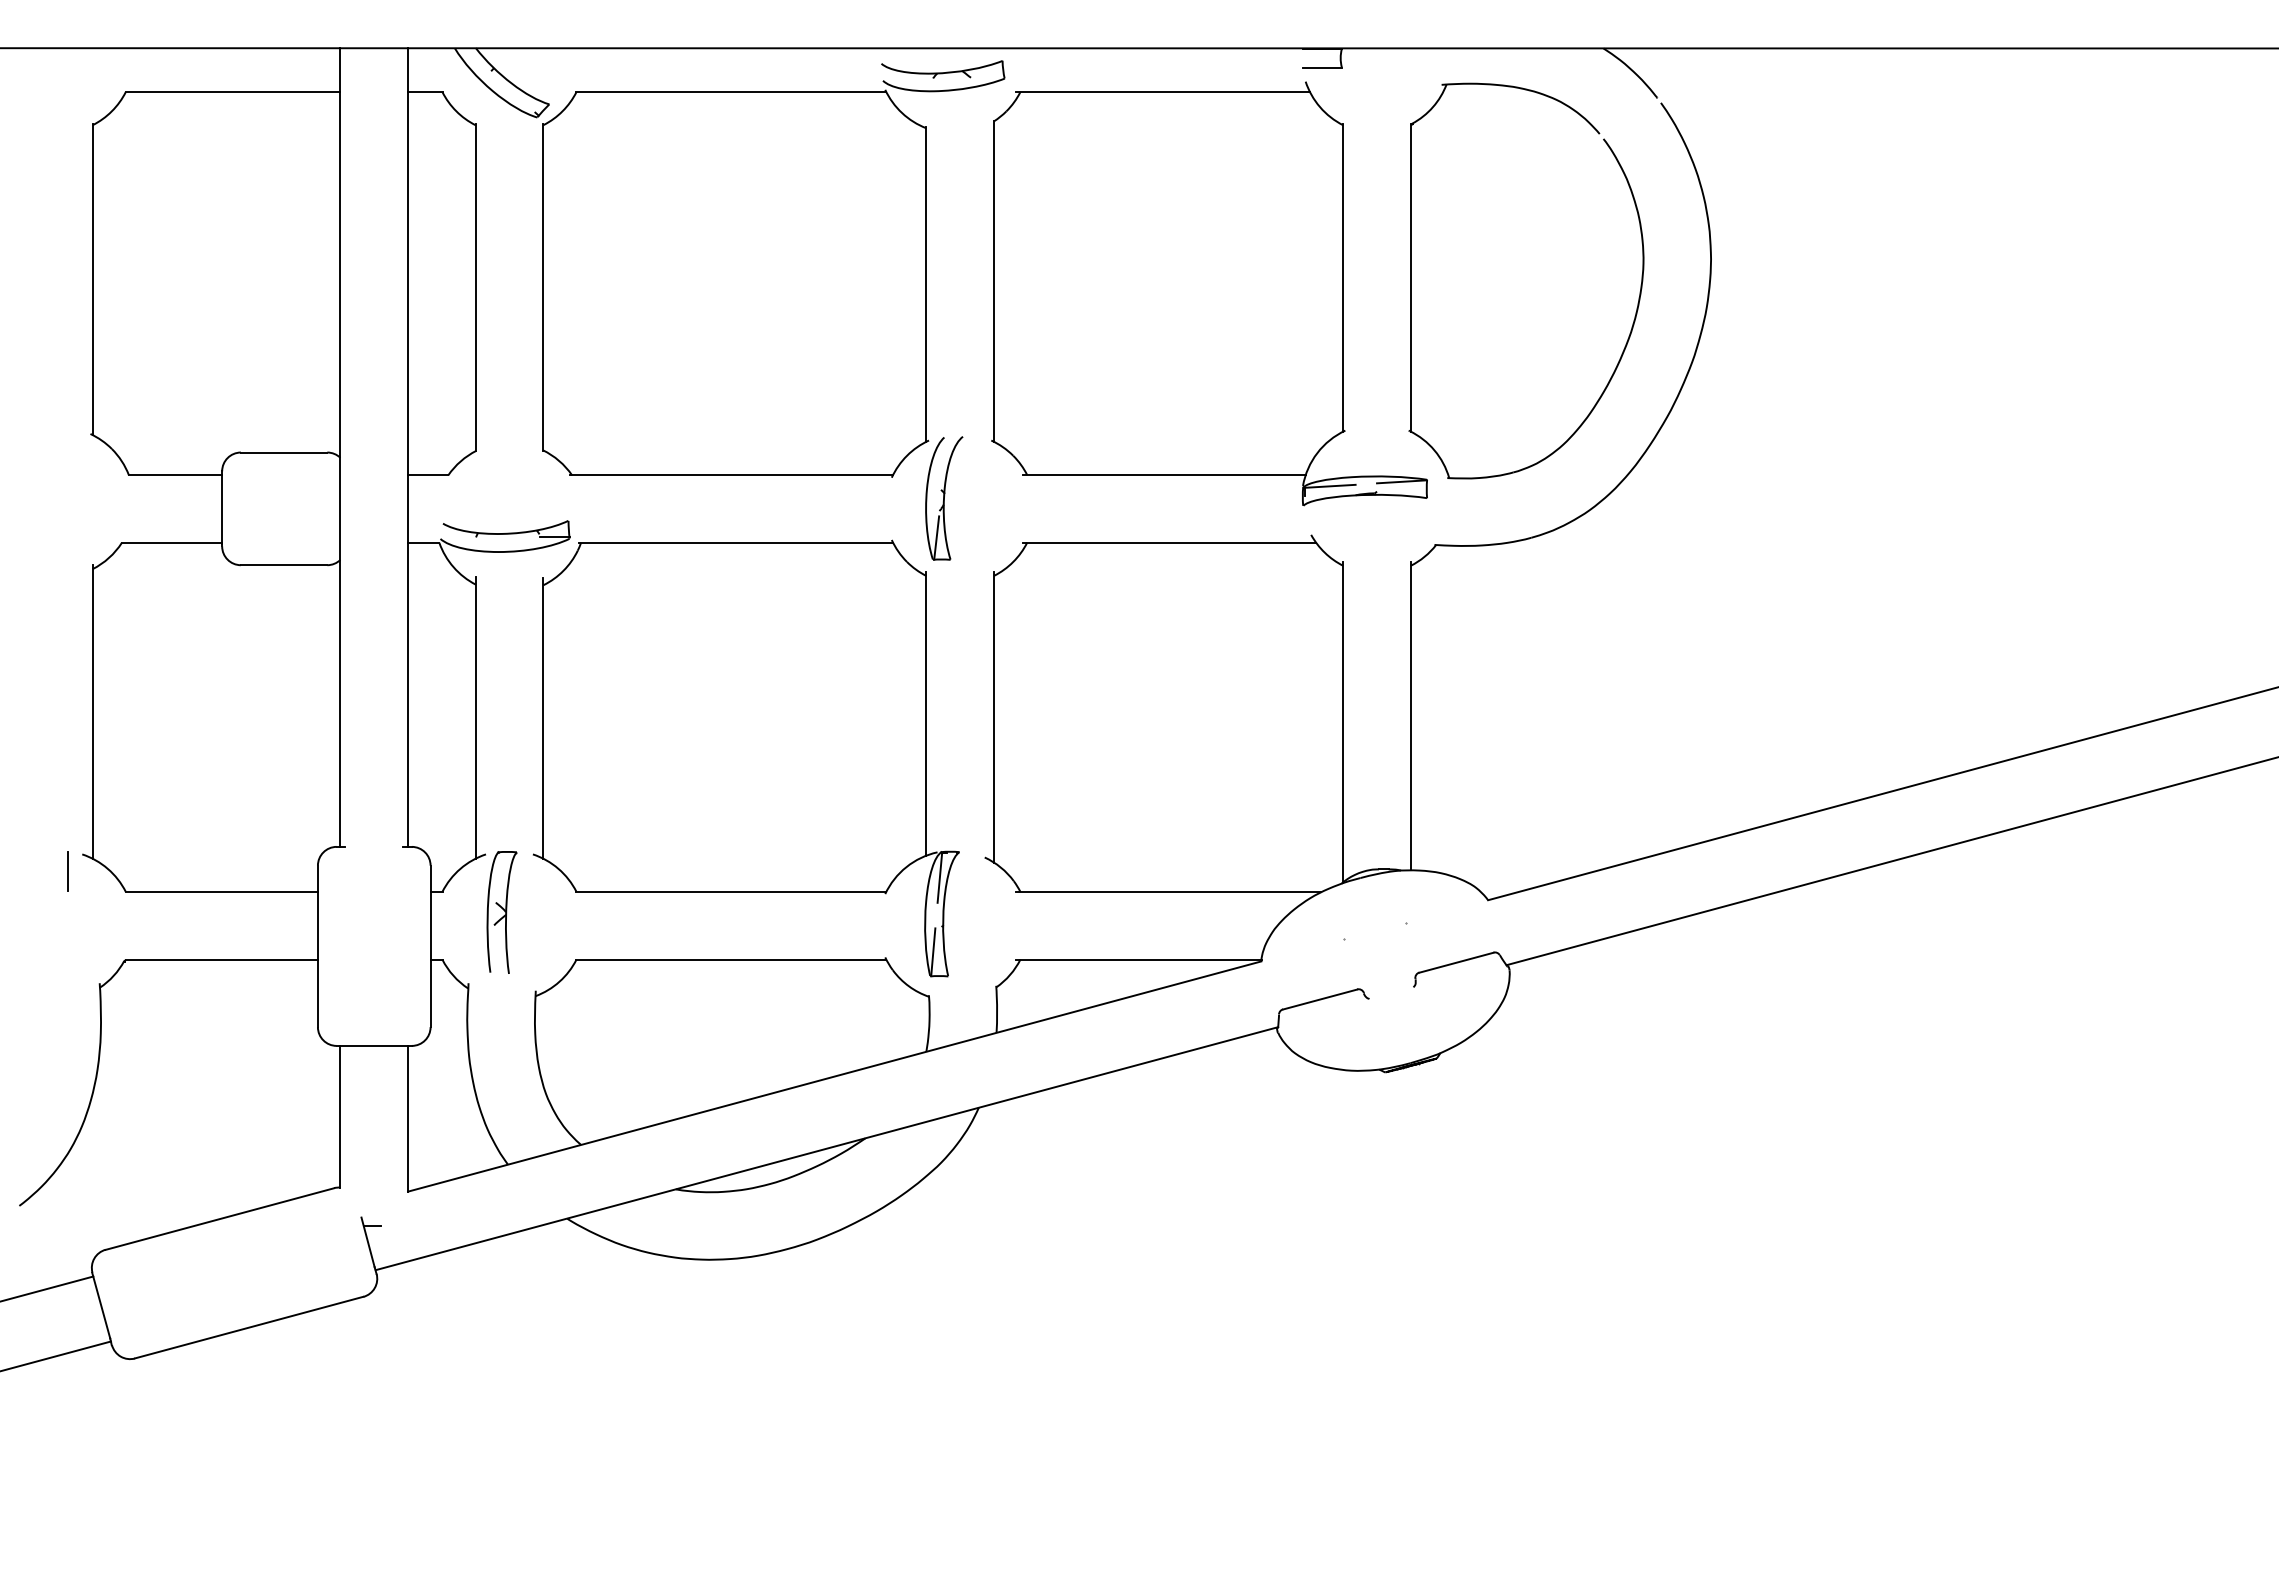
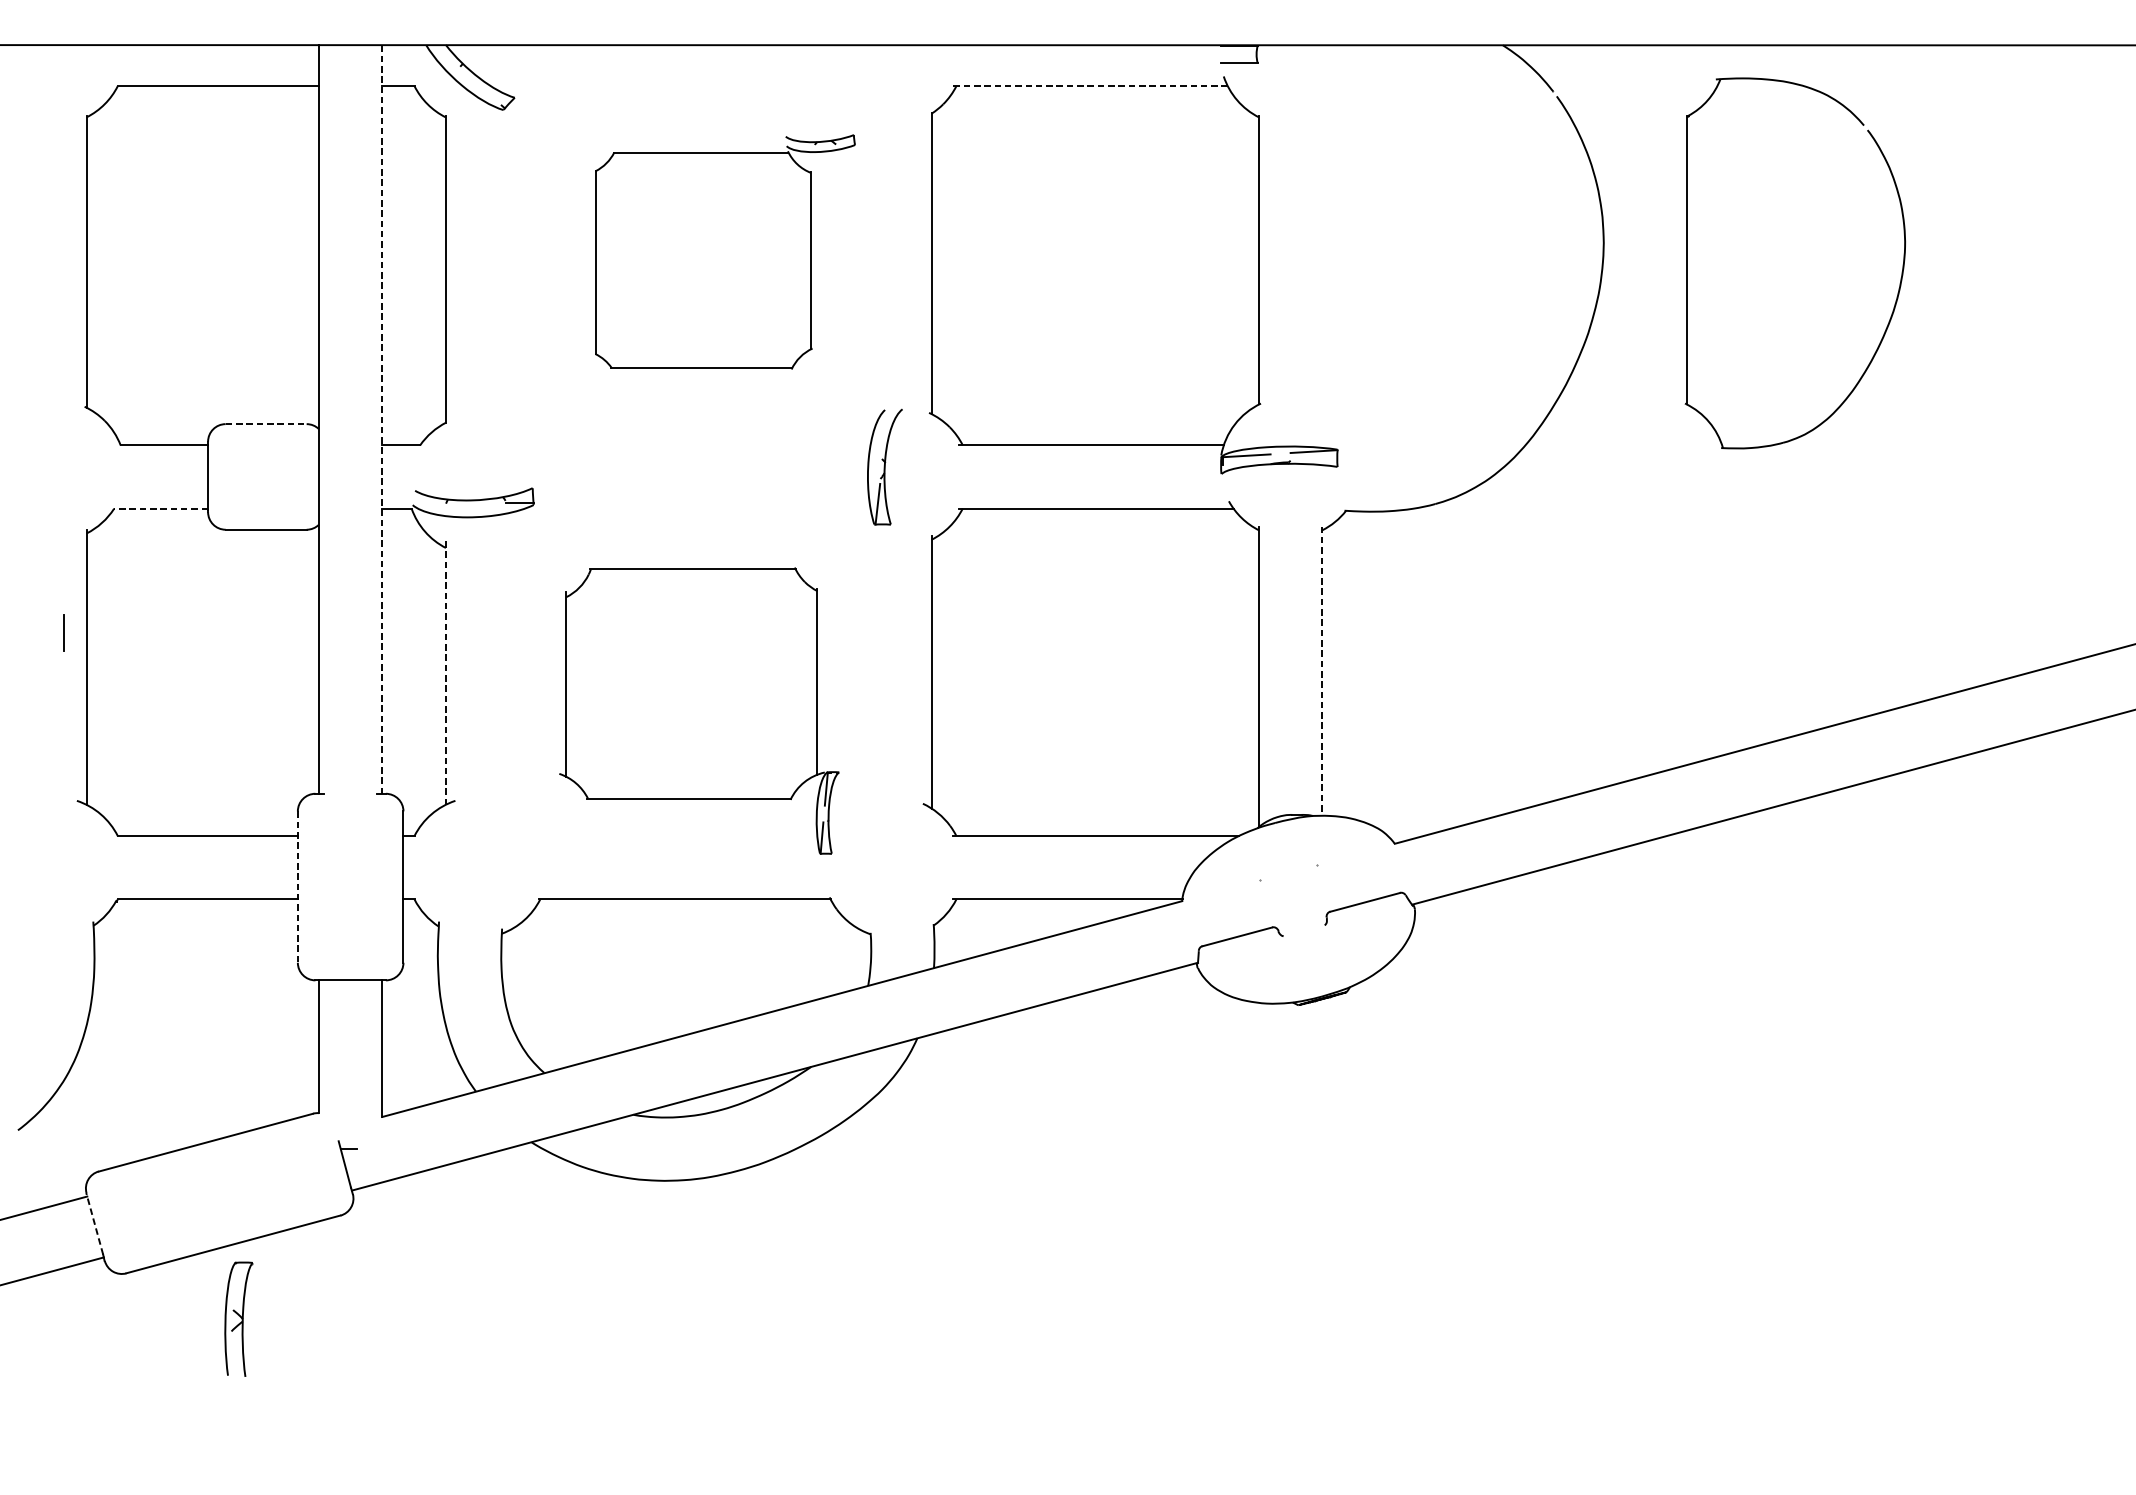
line: (1163, 92) -> (1090, 86), solid -> dashed
part: (773, 268) -> (724, 251), size x0.6
part: (1638, 297) -> (1900, 278), moved
line: (408, 448) -> (382, 420), solid -> dashed
line: (284, 452) -> (266, 424), solid -> dashed
line: (171, 542) -> (160, 508), solid -> dashed
line: (1410, 716) -> (1322, 671), solid -> dashed
line: (475, 718) -> (445, 673), solid -> dashed
part: (745, 758) -> (698, 710), size x0.7
line: (67, 871) -> (63, 633), moved
part: (501, 912) -> (238, 1319), moved
line: (317, 946) -> (297, 887), solid -> dashed
line: (101, 1305) -> (94, 1223), solid -> dashed

